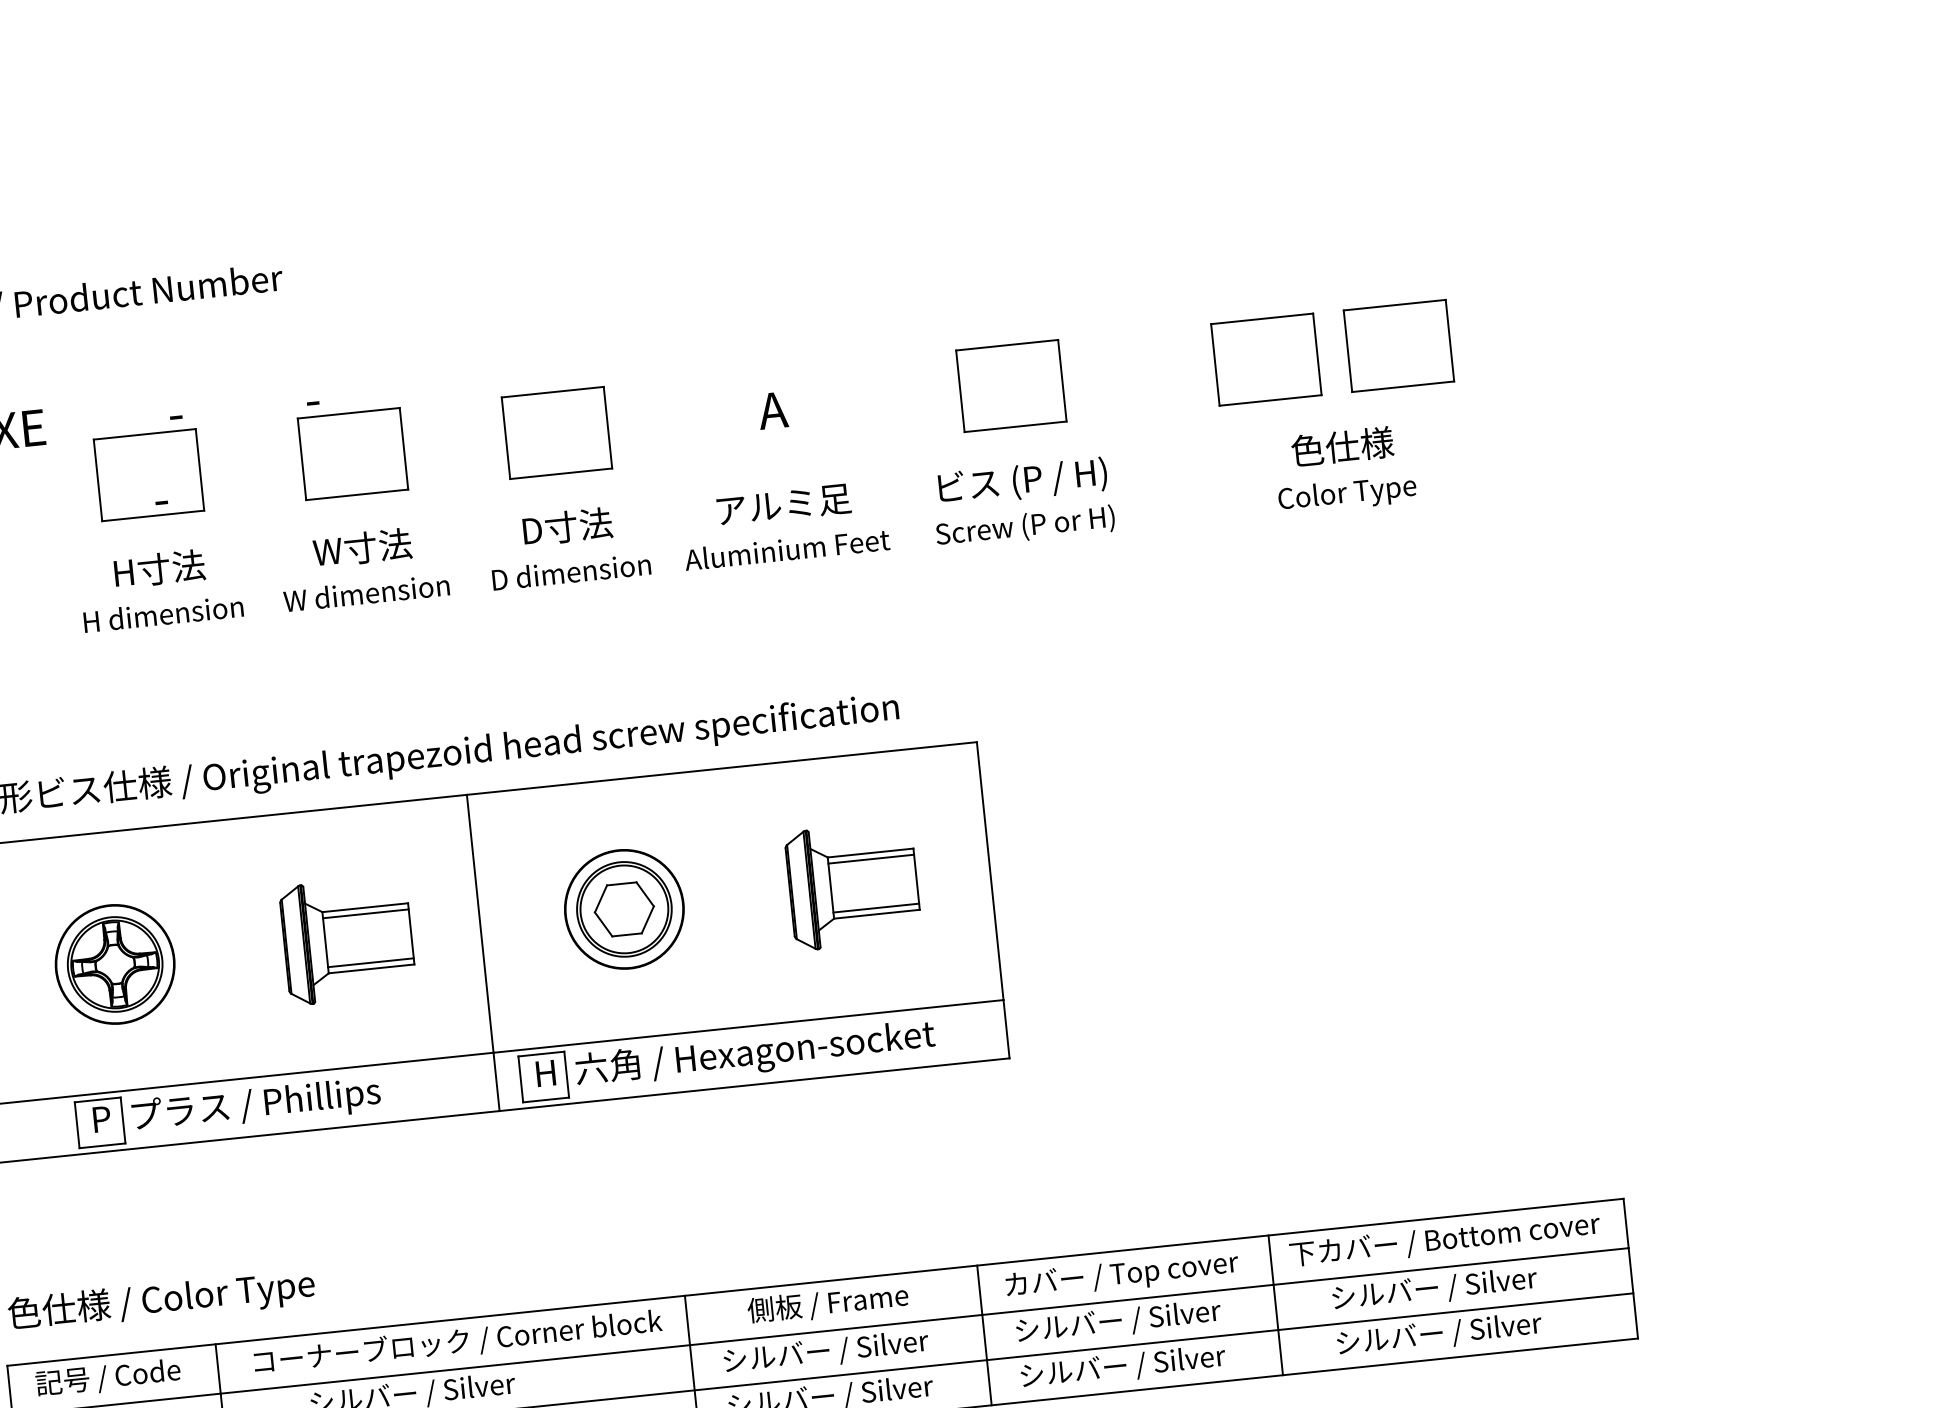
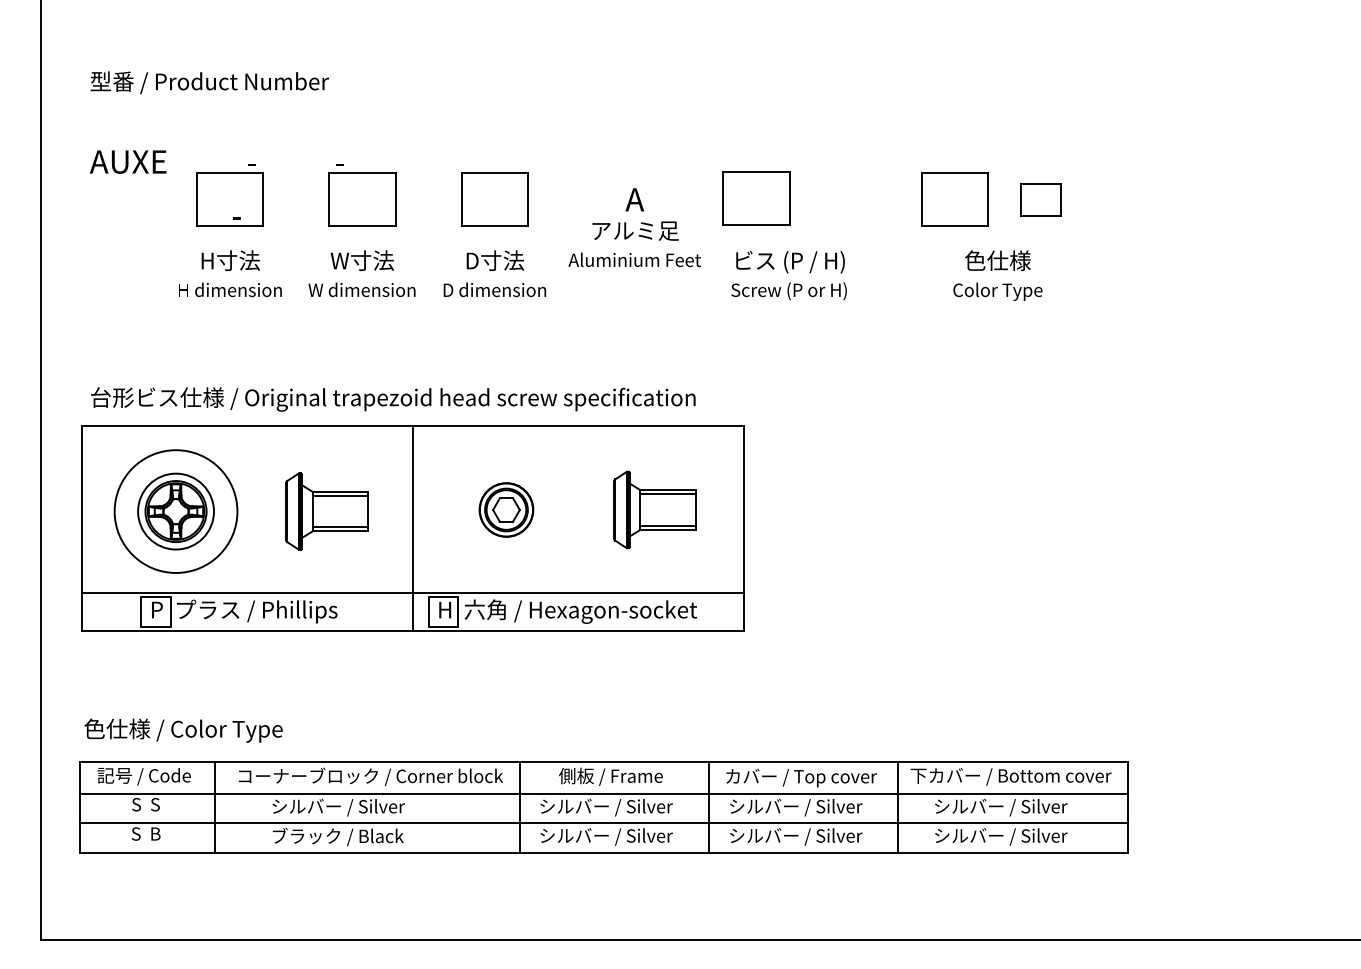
part: (1398, 345) -> (1040, 199), size x0.6
part: (1011, 385) -> (756, 198), moved
text: (784, 525) -> (634, 244), moved
part: (624, 908) -> (506, 509), size x0.7
circle: (114, 964) -> (175, 511), size x1.6

